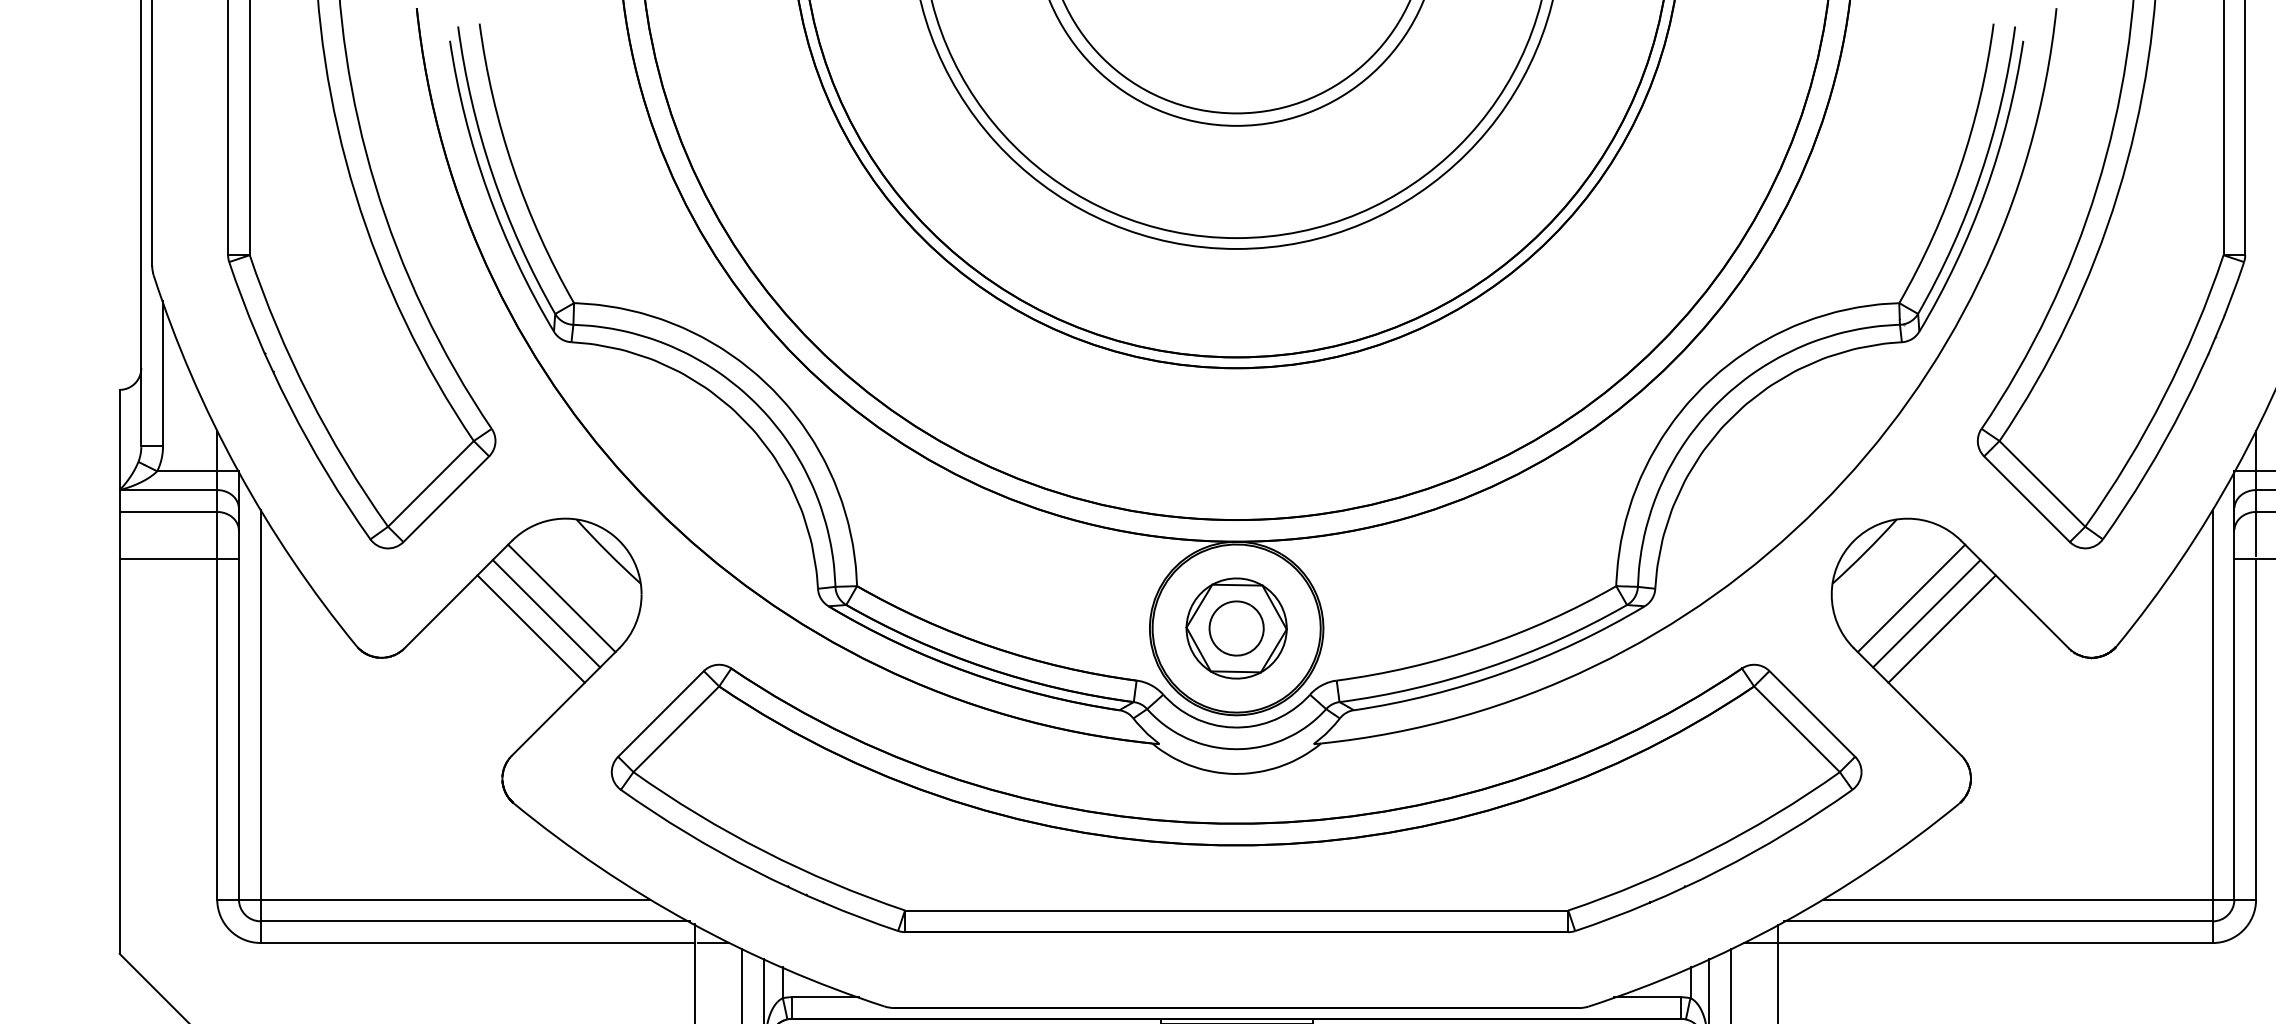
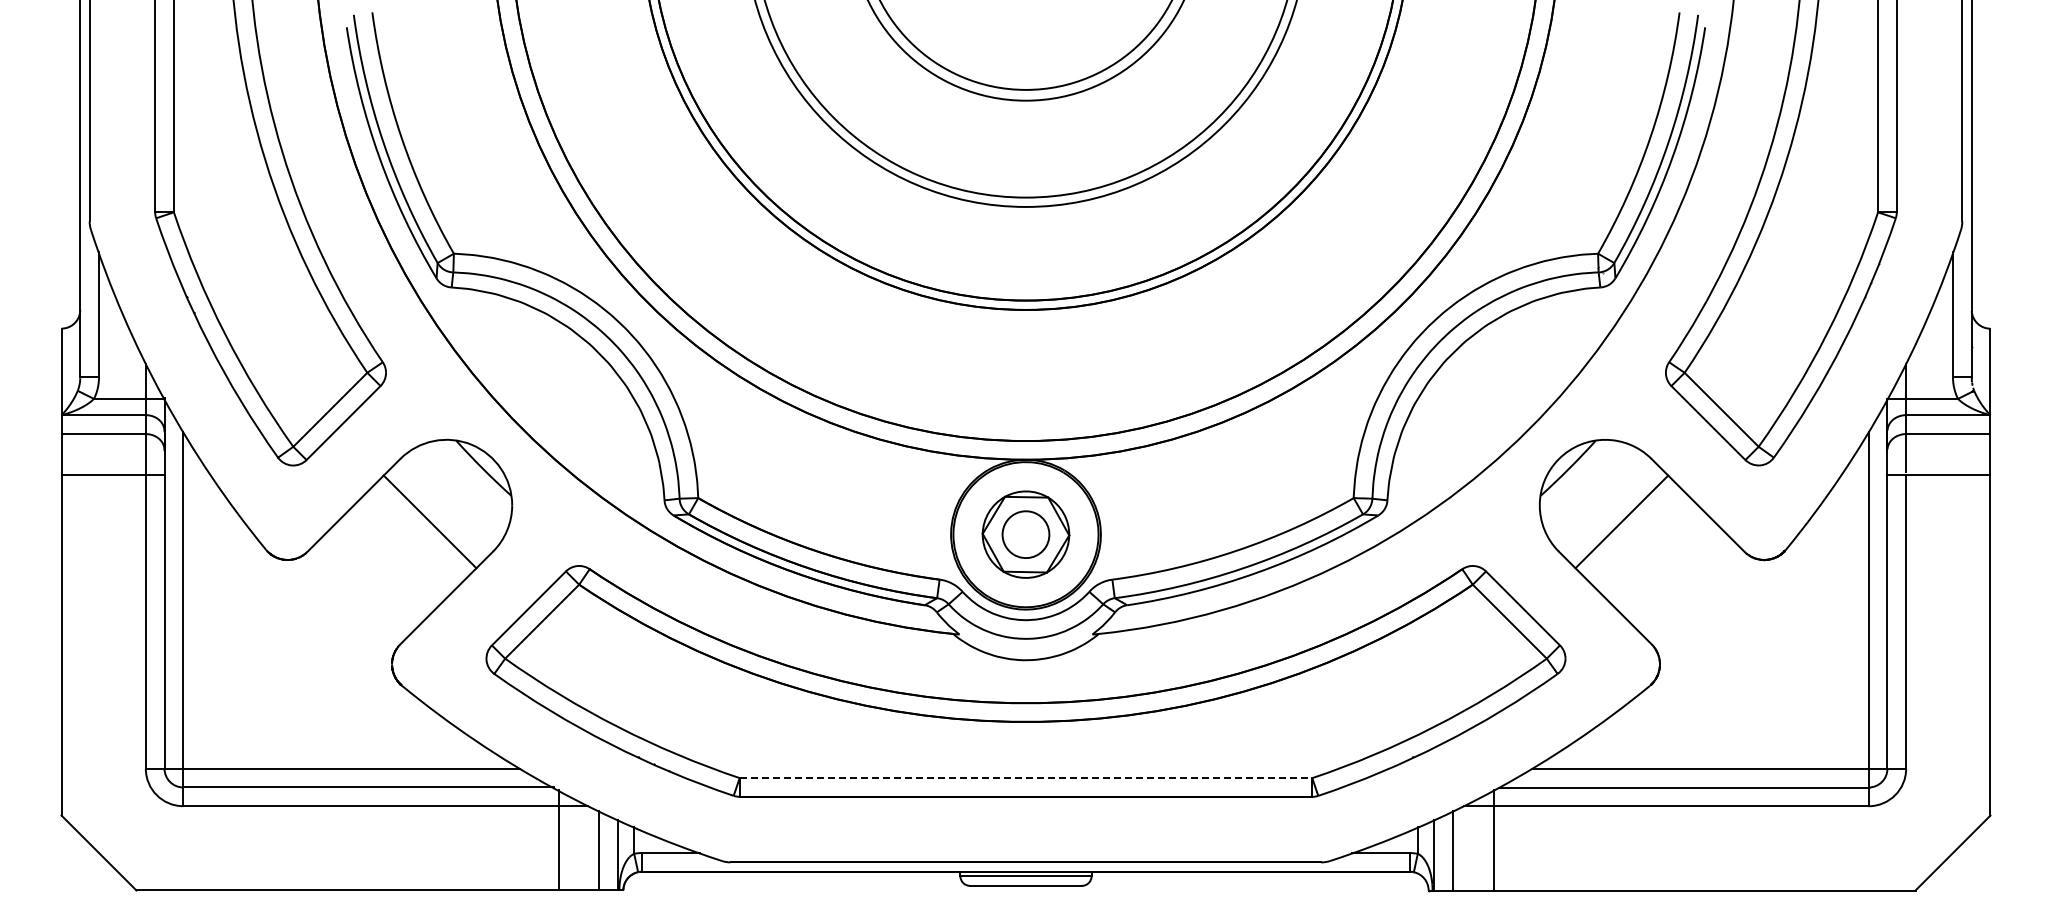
line: (562, 598) -> (443, 508), removed
line: (1911, 598) -> (1608, 508), removed
line: (530, 628) -> (416, 534), removed
line: (1941, 628) -> (1634, 534), removed
line: (1237, 910) -> (1026, 778), solid -> dashed

